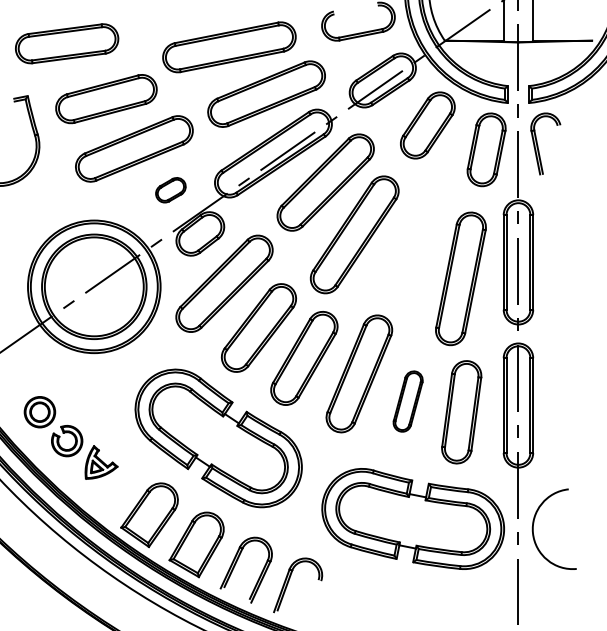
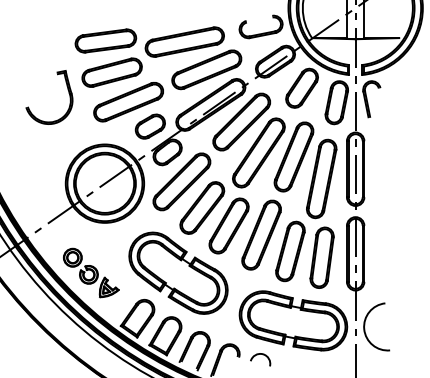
part: (66, 42) -> (105, 40), moved
part: (169, 190) -> (149, 126), size x1.67
part: (413, 240) -> (293, 156), added
part: (408, 401) -> (290, 251), size x1.67
arc: (360, 577) -> (262, 355), added

